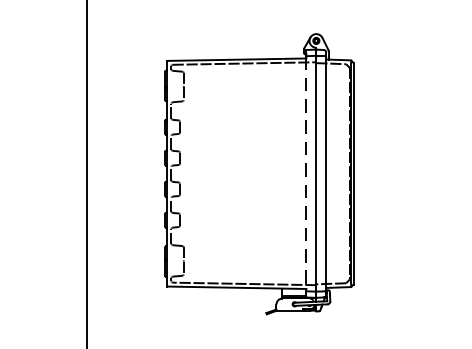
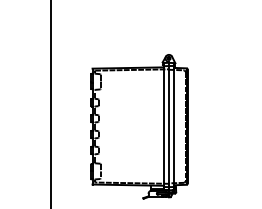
line: (305, 175) -> (163, 127), dashed -> solid

